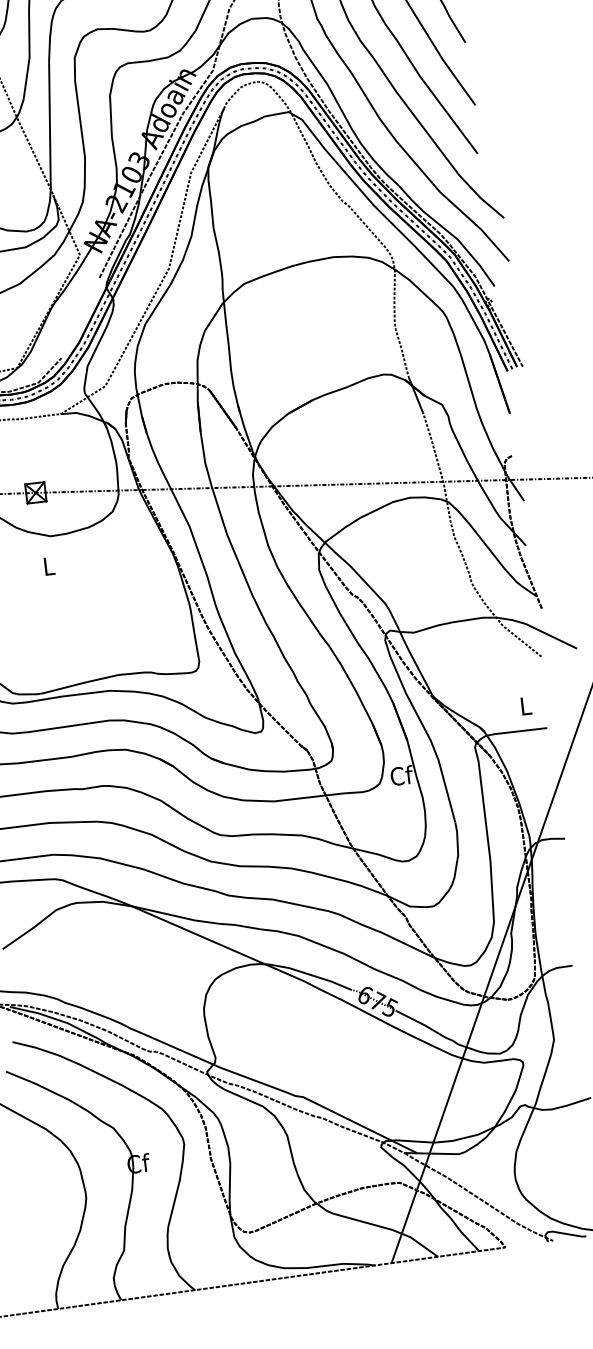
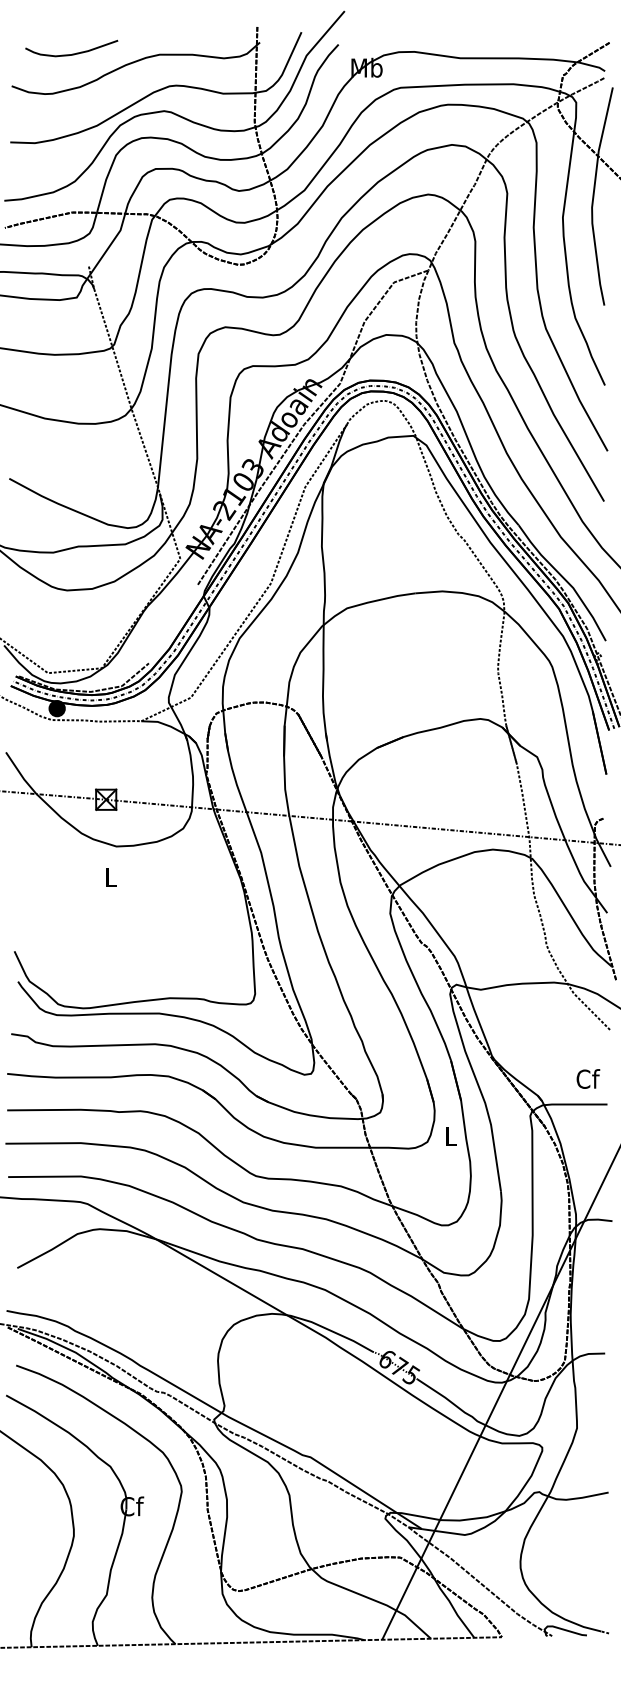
text: (526, 705) -> (588, 1078), L -> Cf
text: (402, 775) -> (451, 1136), Cf -> L

